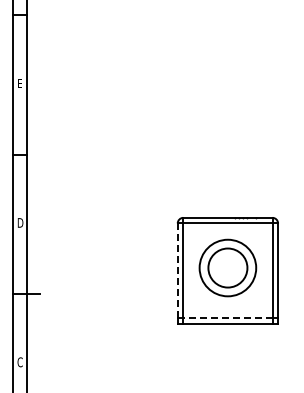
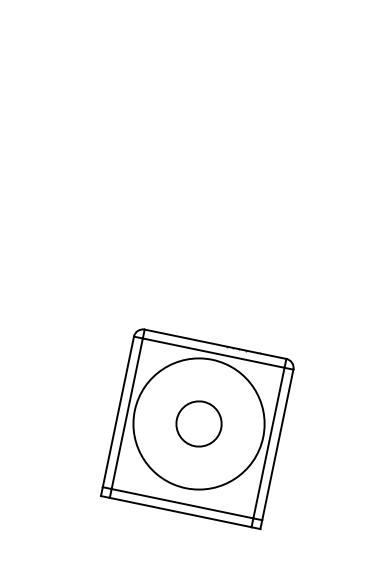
circle: (227, 267) -> (198, 422), size x0.71
circle: (227, 267) -> (198, 422), size x1.43
line: (177, 271) -> (117, 412), dashed -> solid
line: (227, 318) -> (181, 504), dashed -> solid

